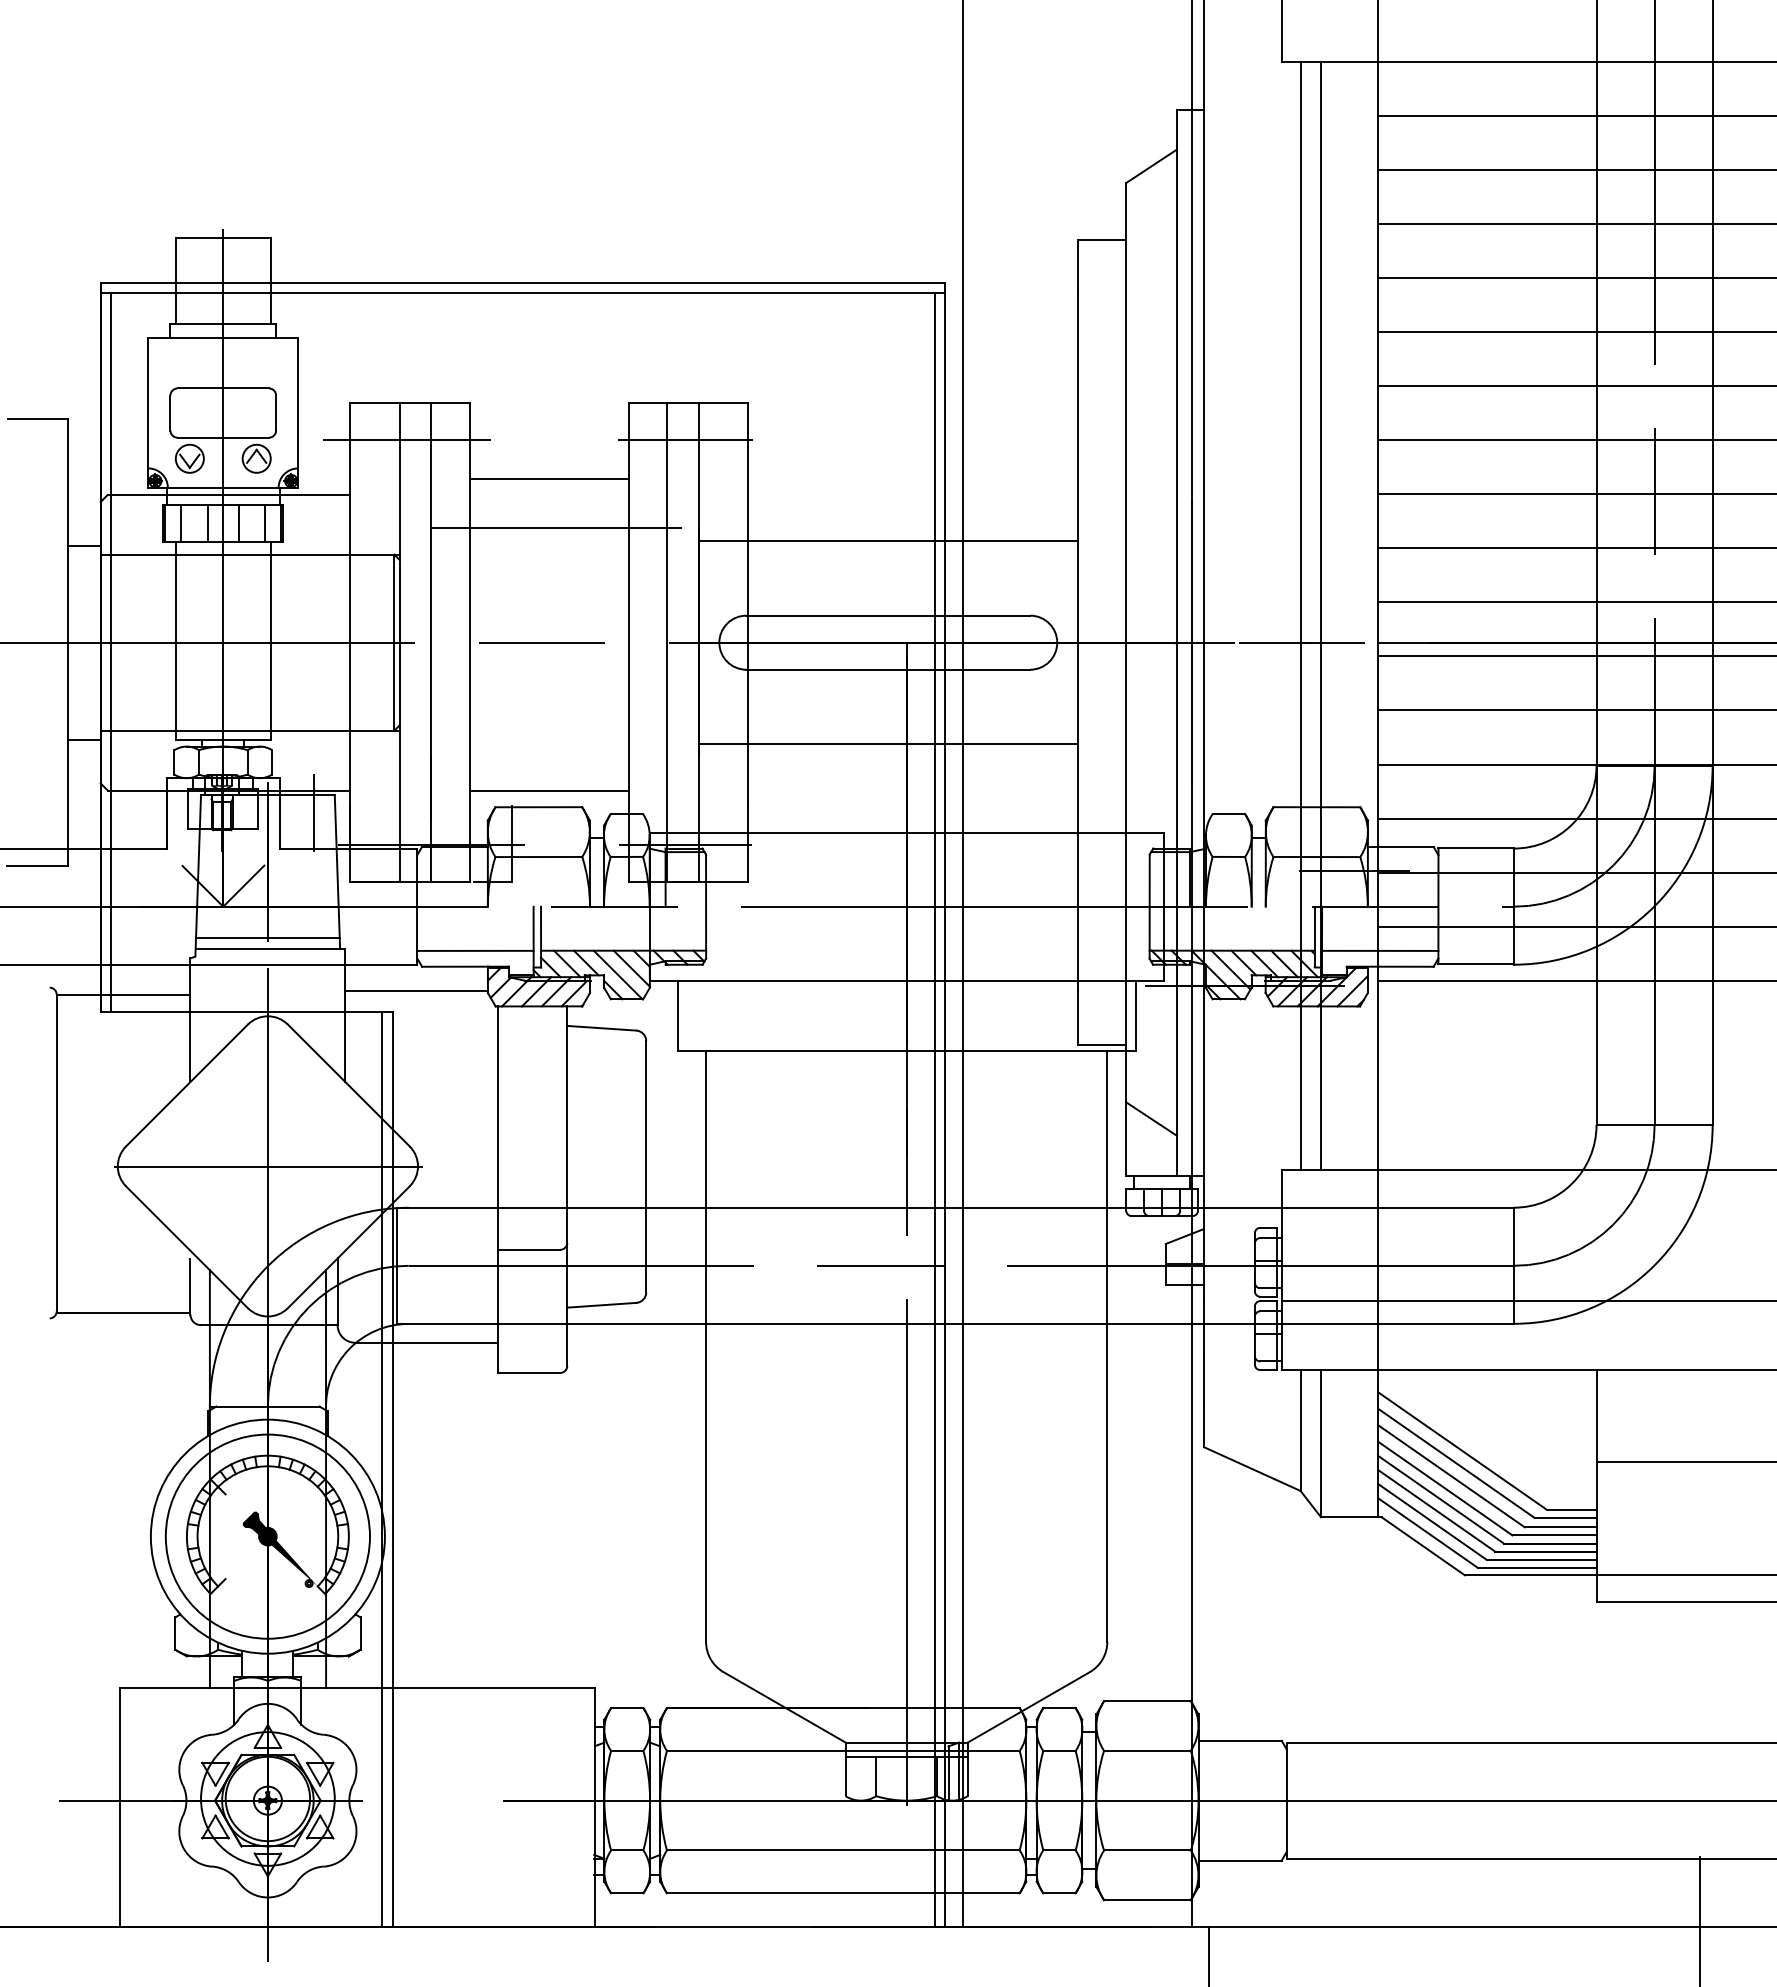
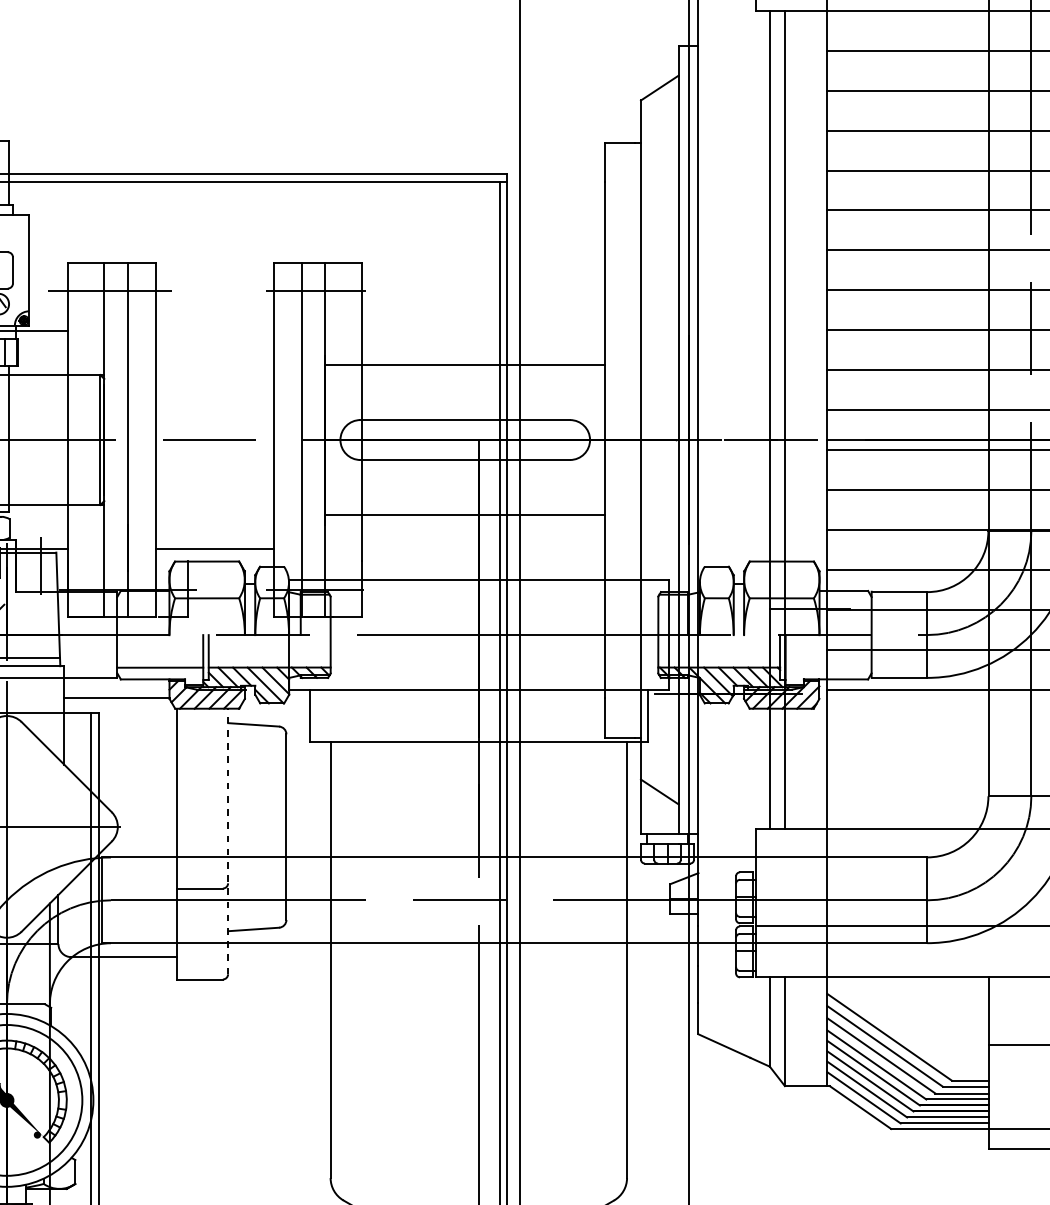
line: (549, 479) -> (214, 319), removed
line: (556, 528) -> (220, 355), removed
line: (1380, 950) -> (828, 667), removed
line: (567, 1186) -> (228, 841), solid -> dashed

